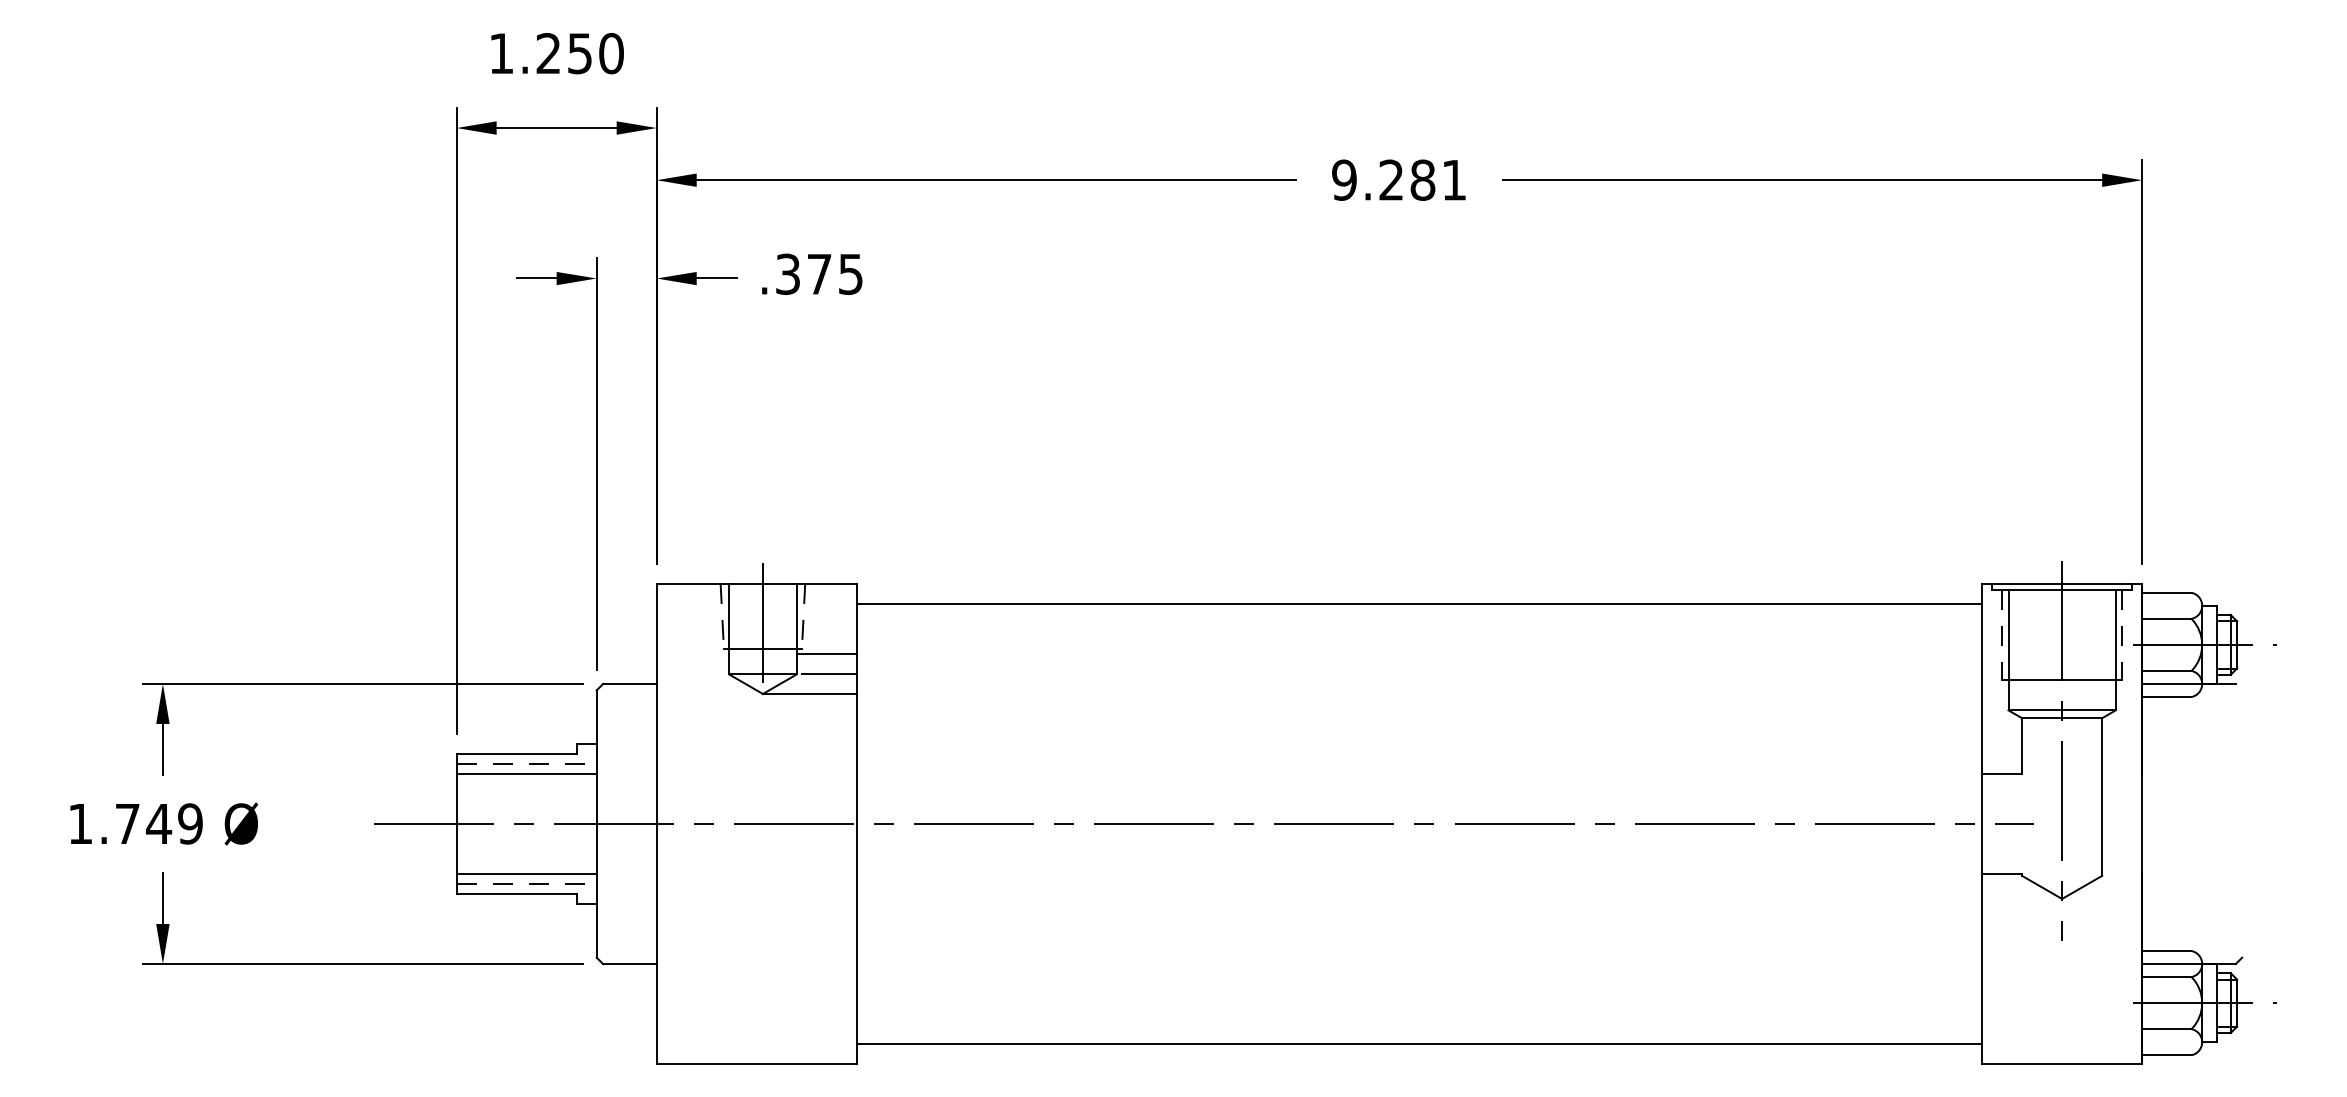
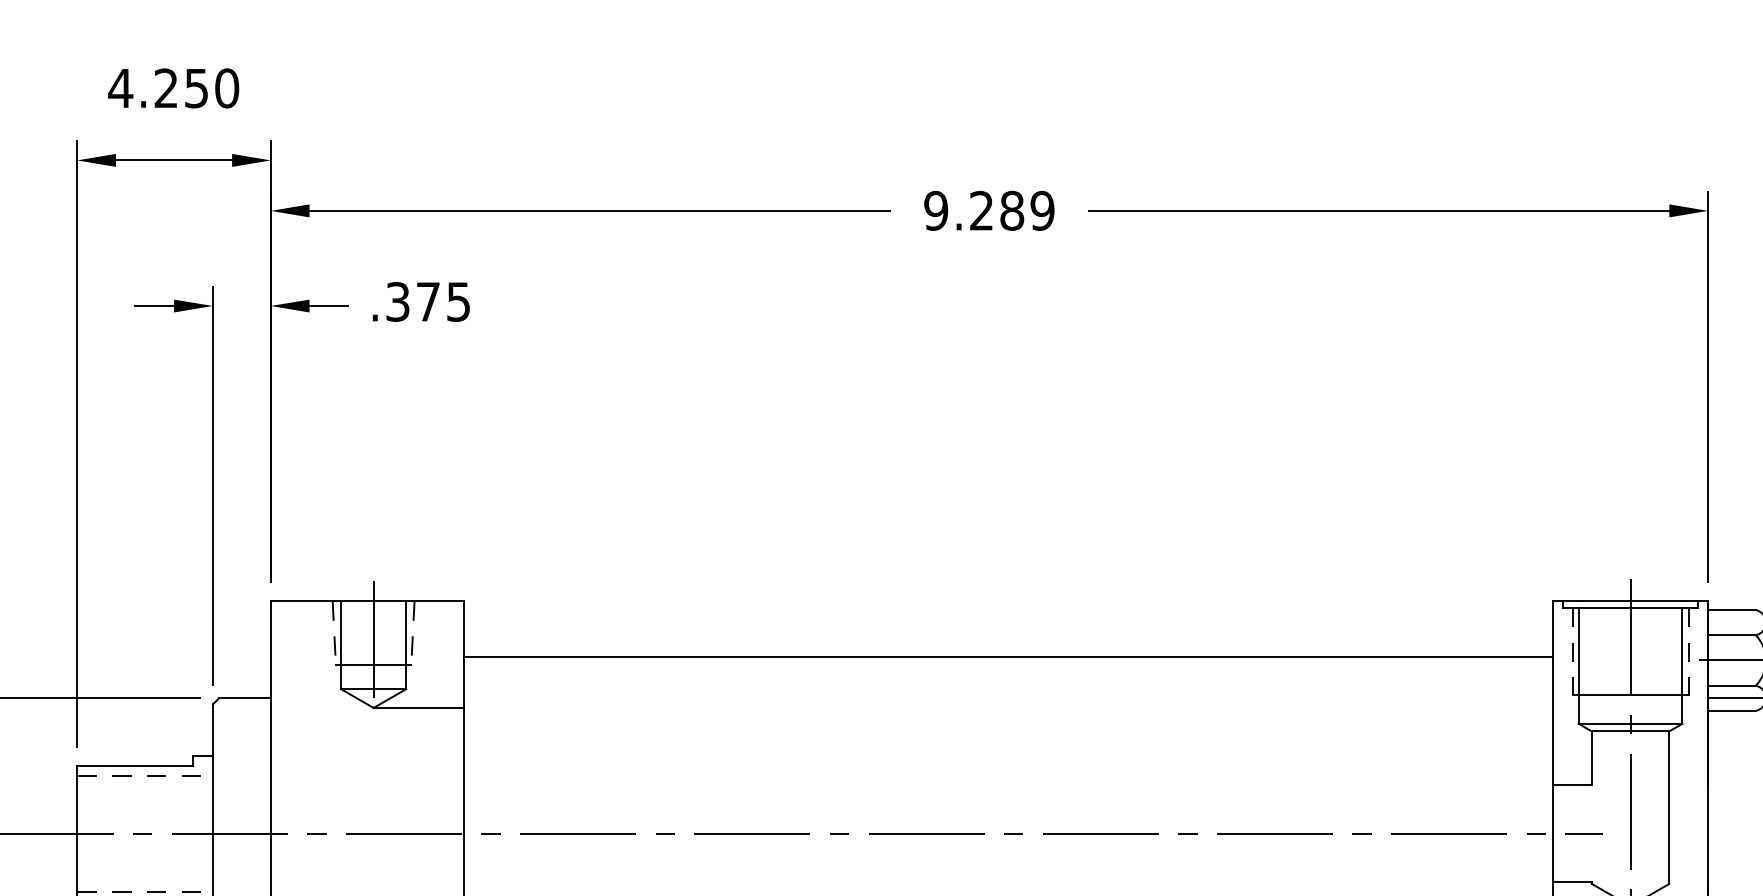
text: (501, 53) -> (120, 88), 1.250 -> 4.250
text: (1454, 179) -> (1042, 210), 9.281 -> 9.289
line: (1419, 603) -> (1008, 656), moved
line: (826, 654) -> (435, 669), removed
line: (828, 674) -> (437, 689), removed
line: (526, 773) -> (144, 784), removed
line: (526, 874) -> (144, 882), removed

